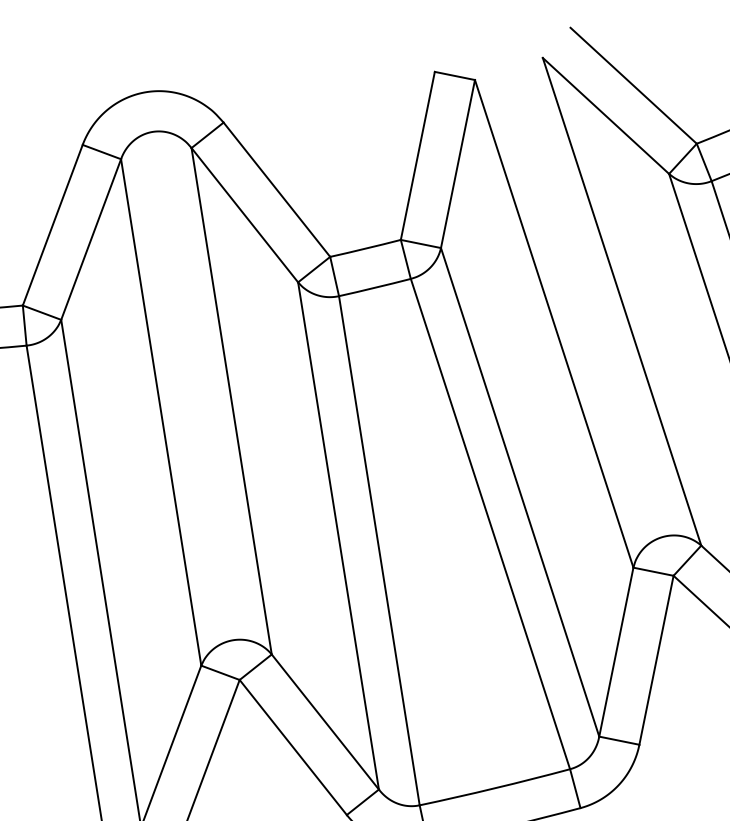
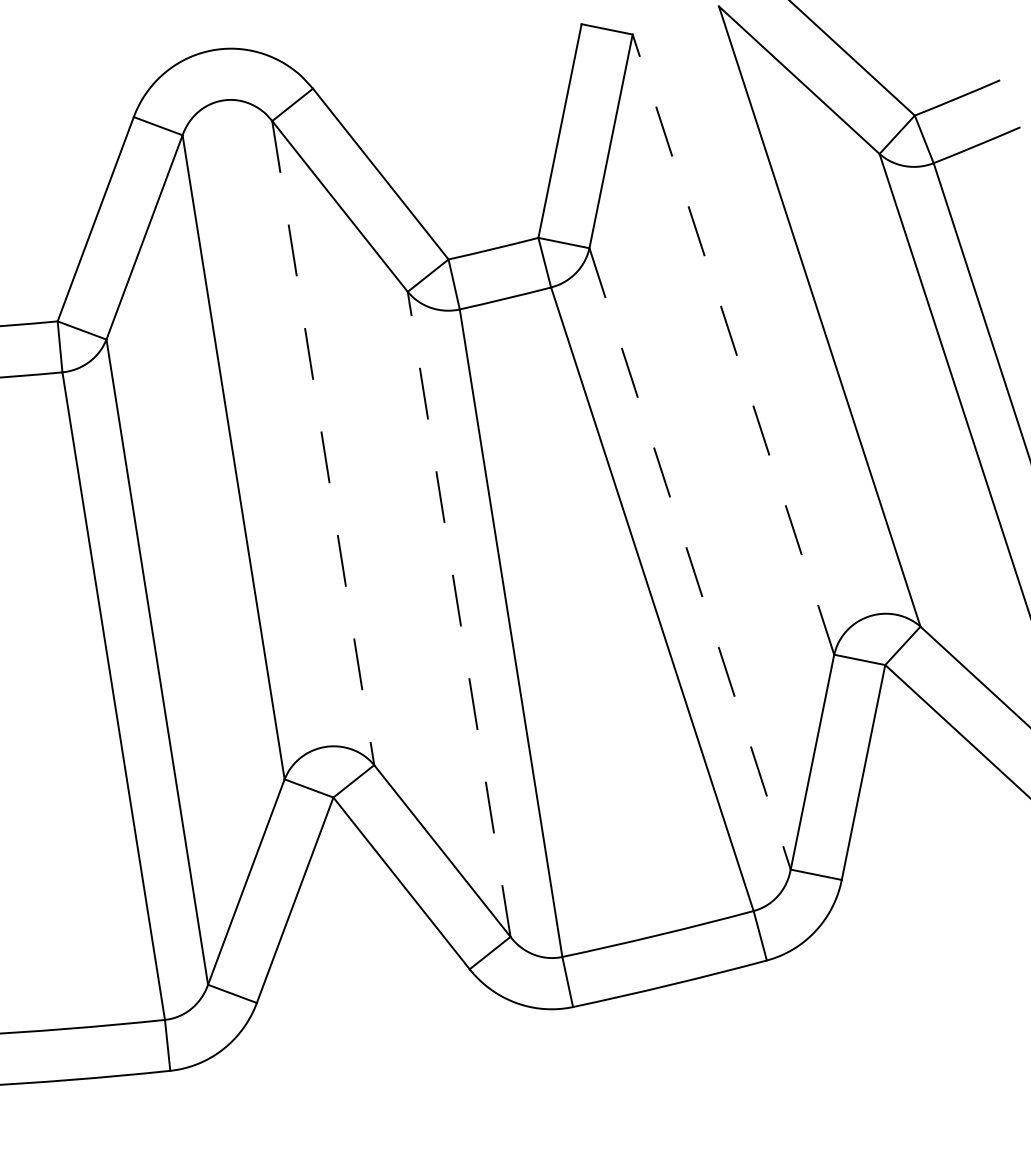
line: (554, 323) -> (733, 344), solid -> dashed
line: (231, 401) -> (323, 443), solid -> dashed
line: (520, 492) -> (690, 558), solid -> dashed
line: (338, 536) -> (459, 614), solid -> dashed

